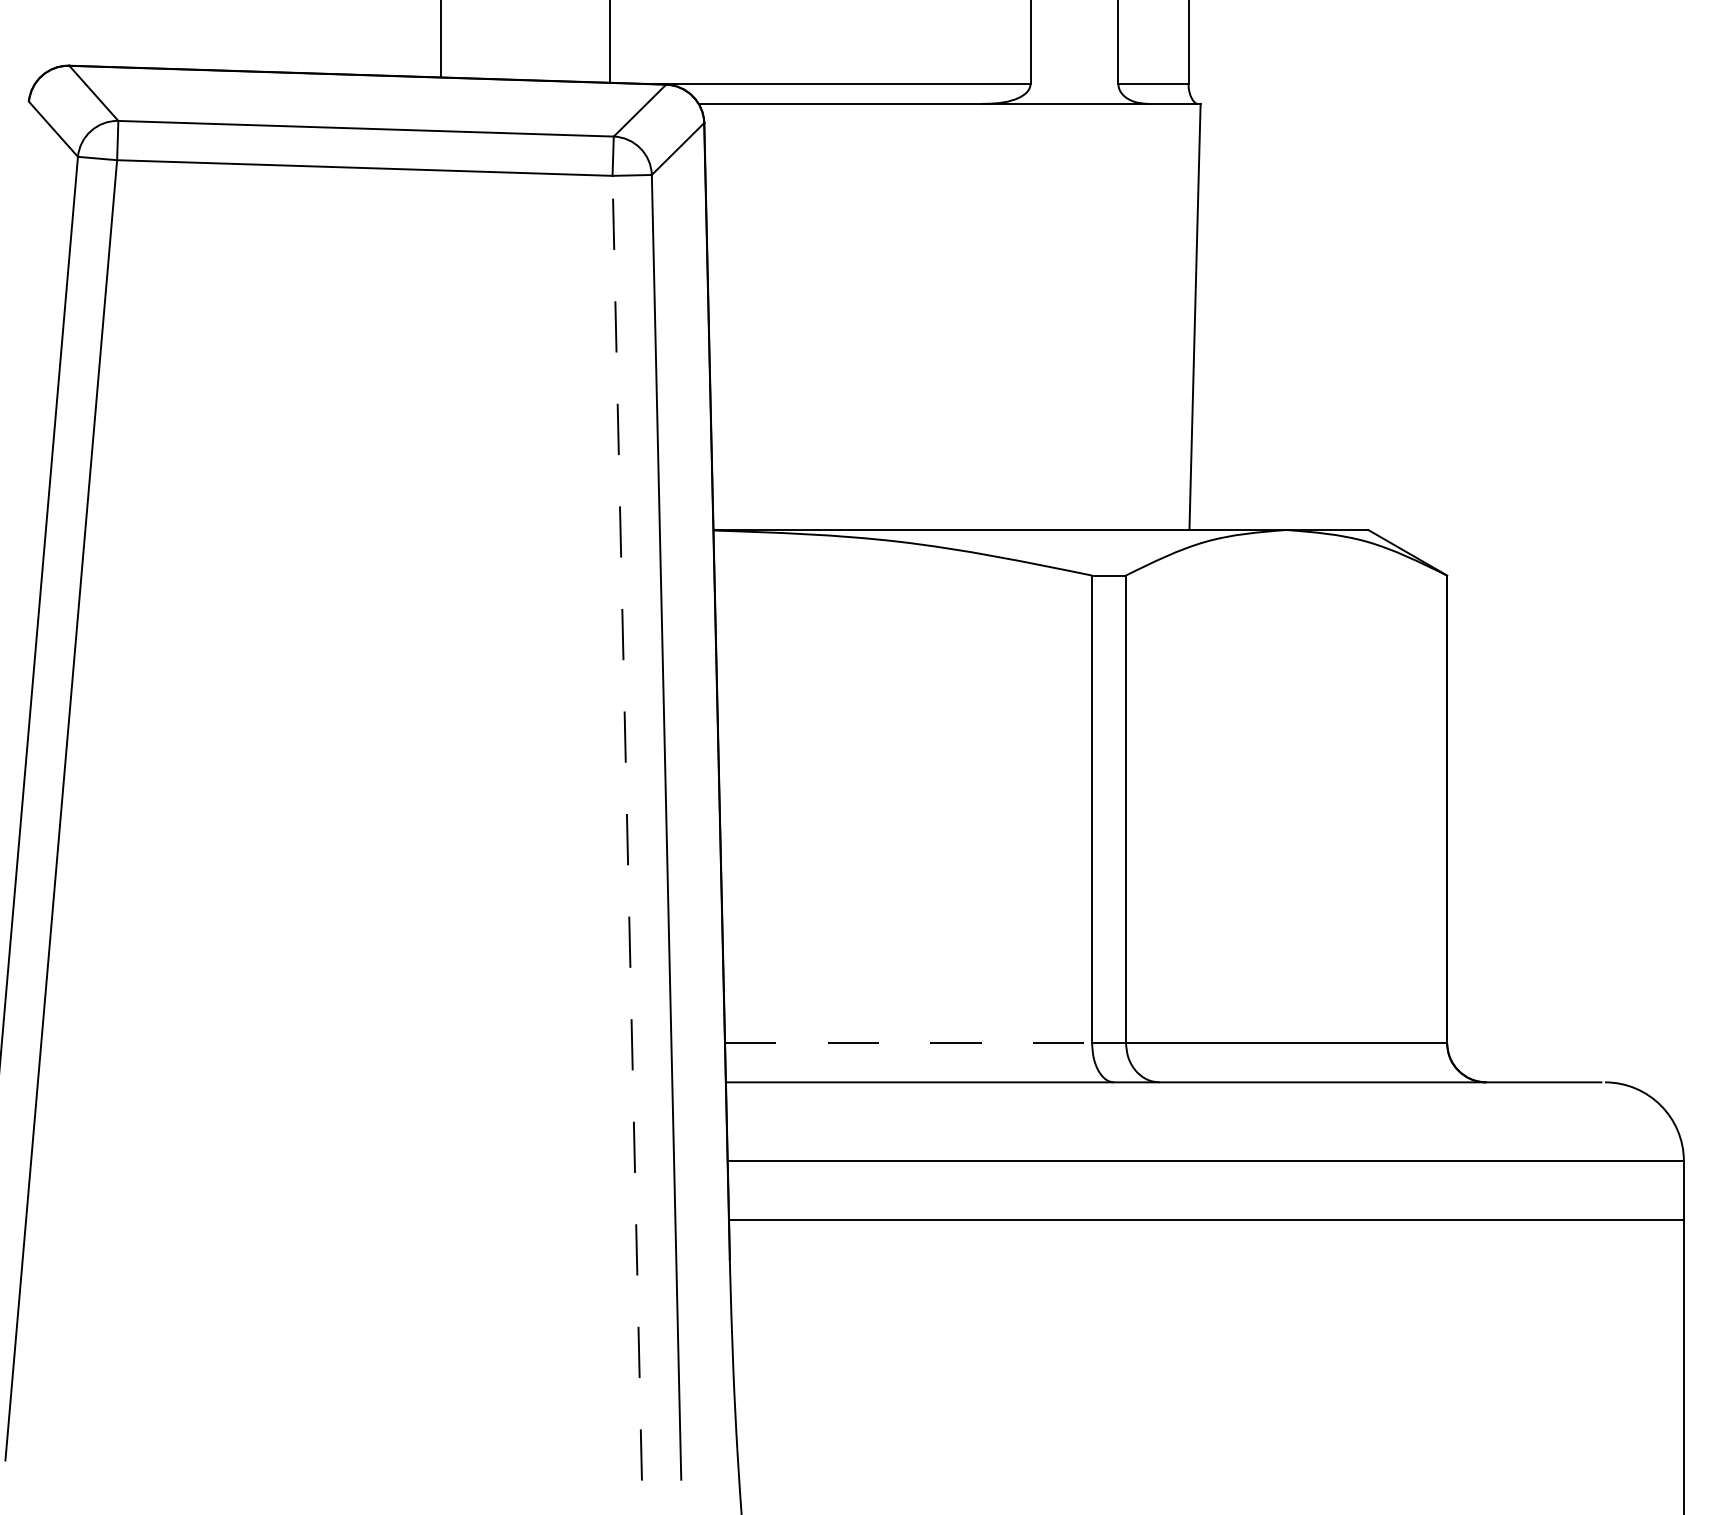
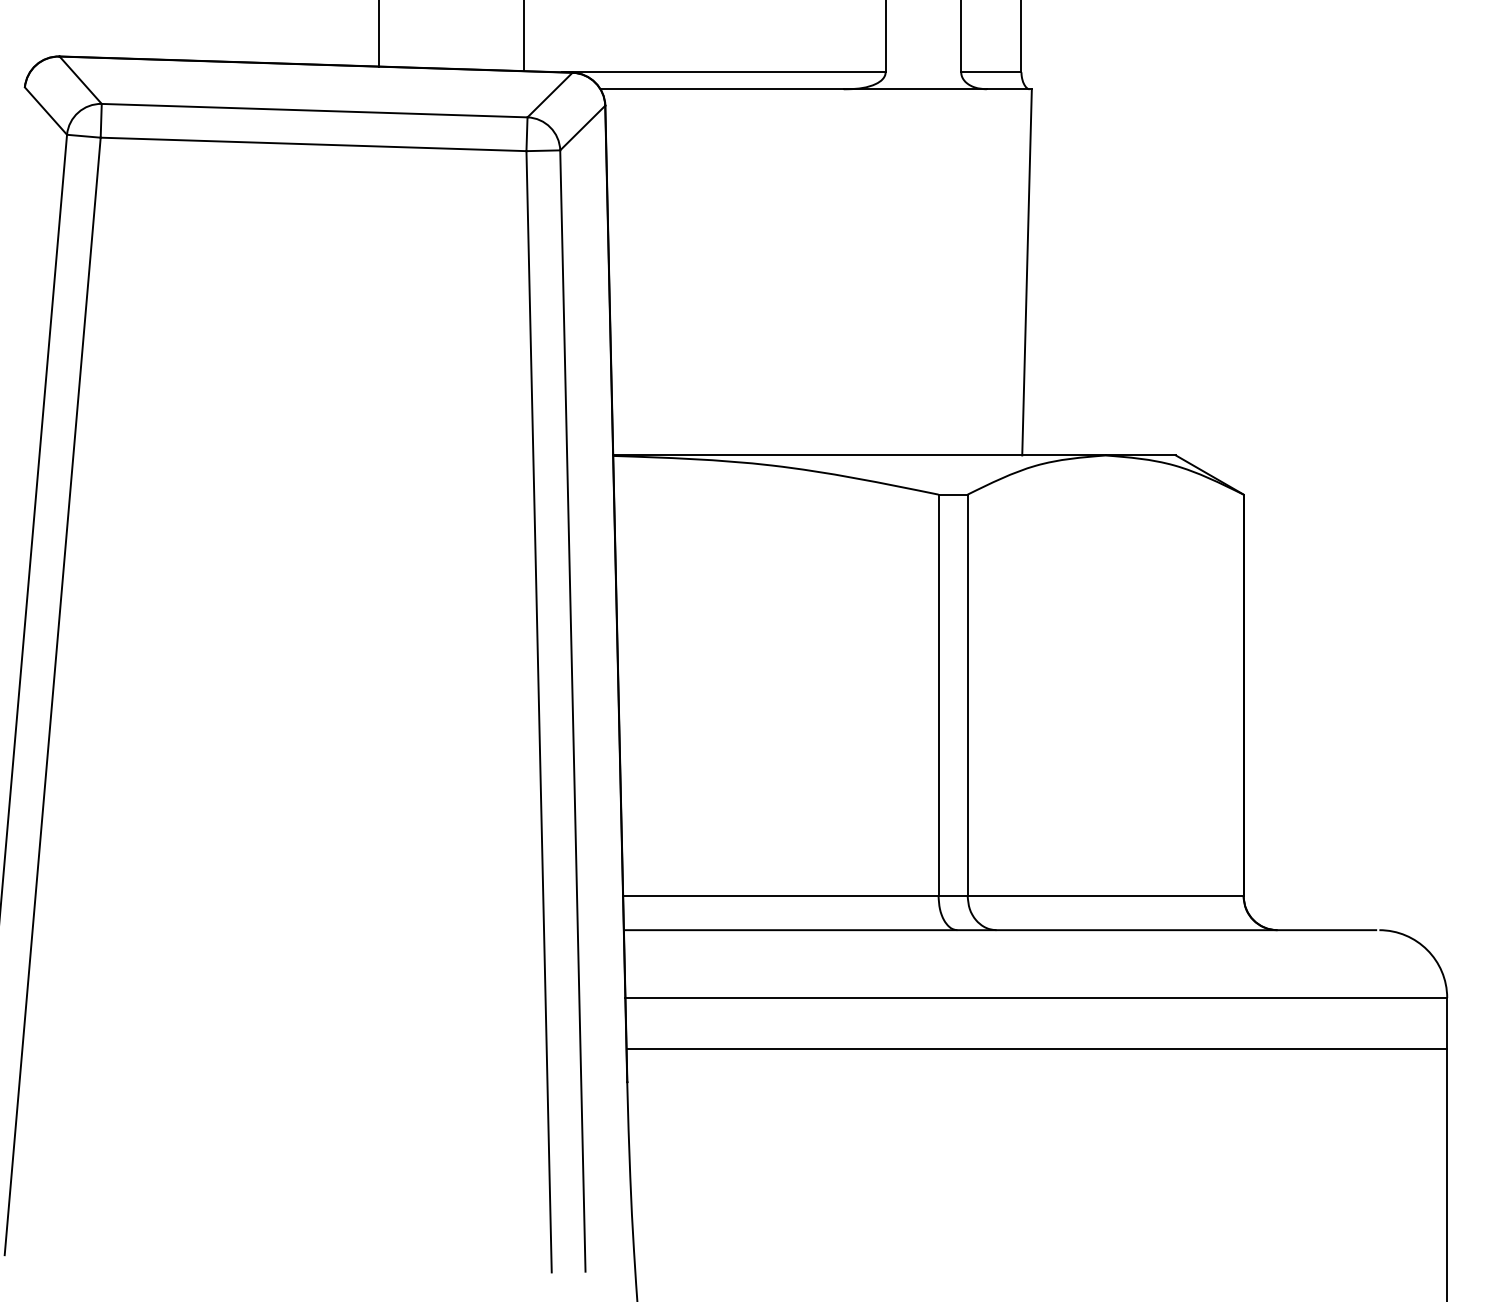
line: (627, 828) -> (539, 712), dashed -> solid
line: (909, 1042) -> (781, 895), dashed -> solid

